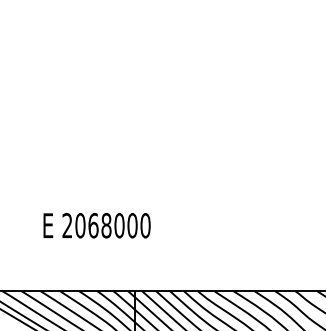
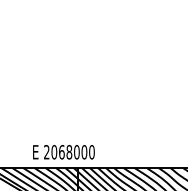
text: (96, 226) -> (63, 152), moved

